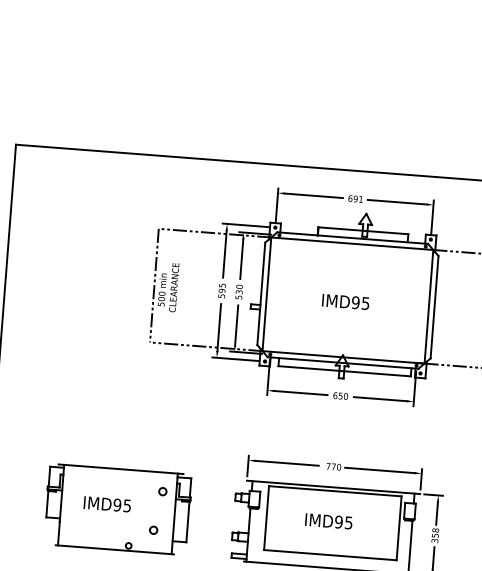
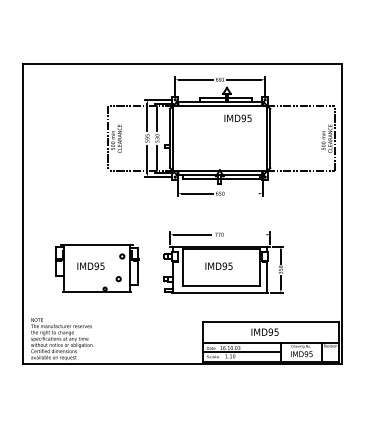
text: (344, 302) -> (237, 118), moved
line: (379, 398) -> (242, 193), removed
line: (380, 470) -> (246, 234), removed

